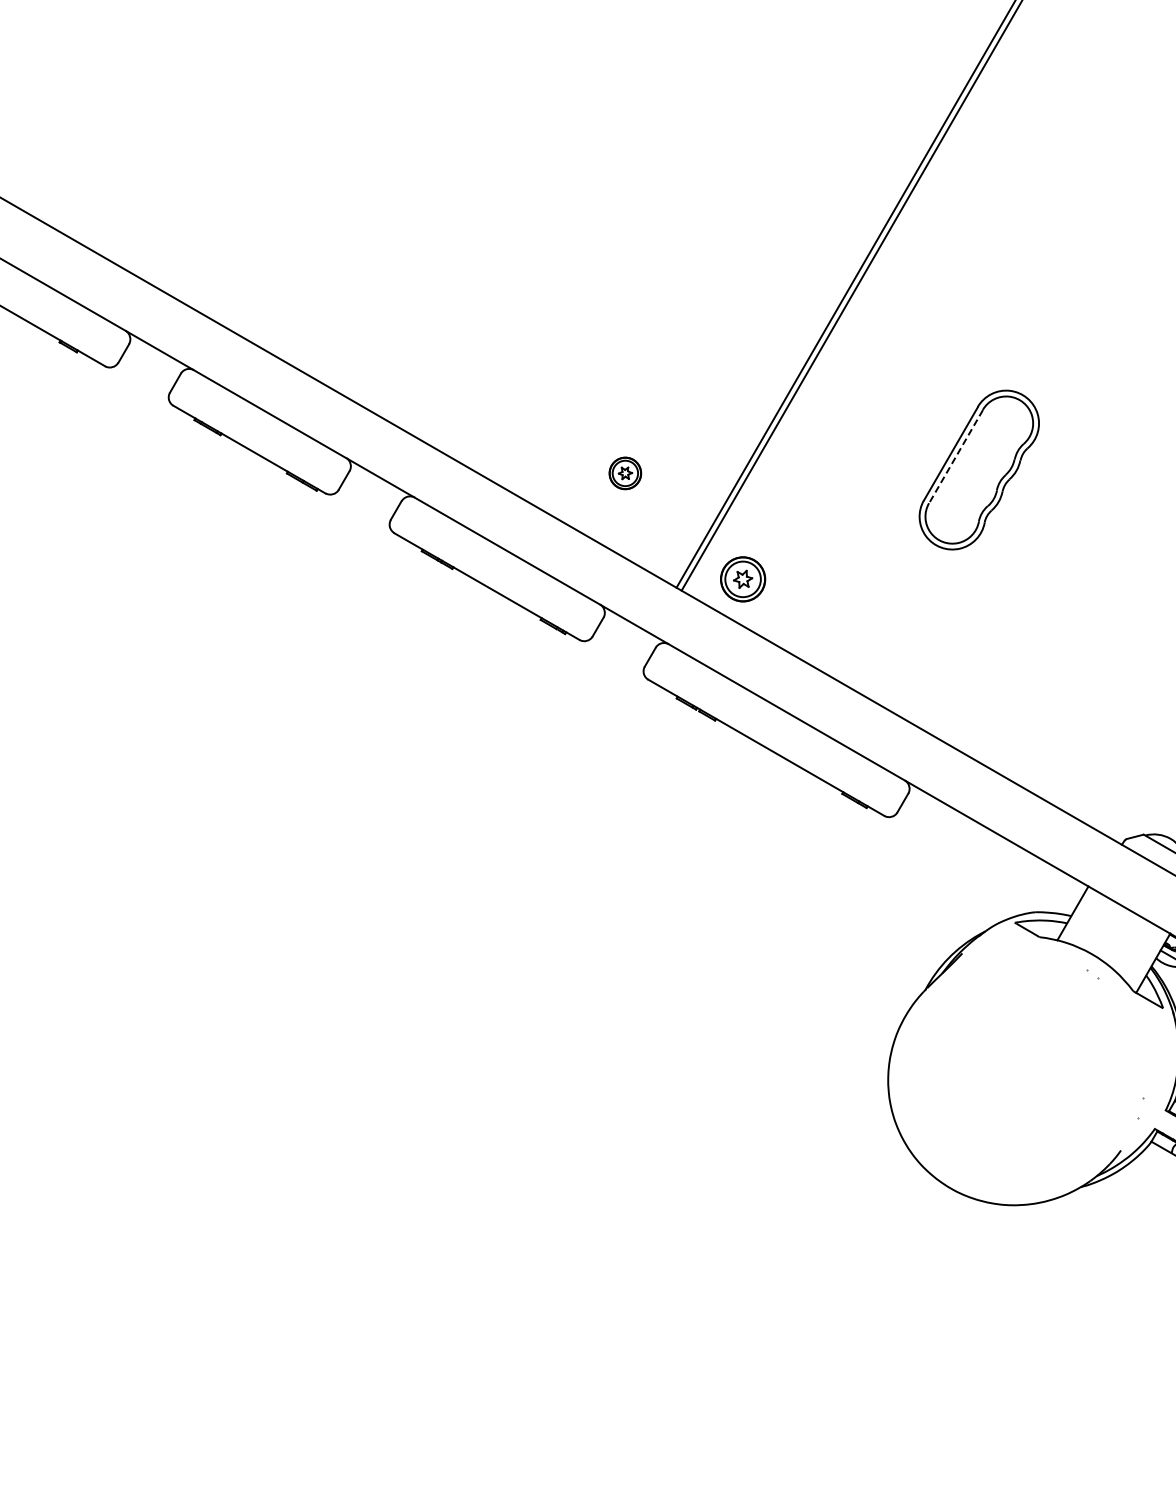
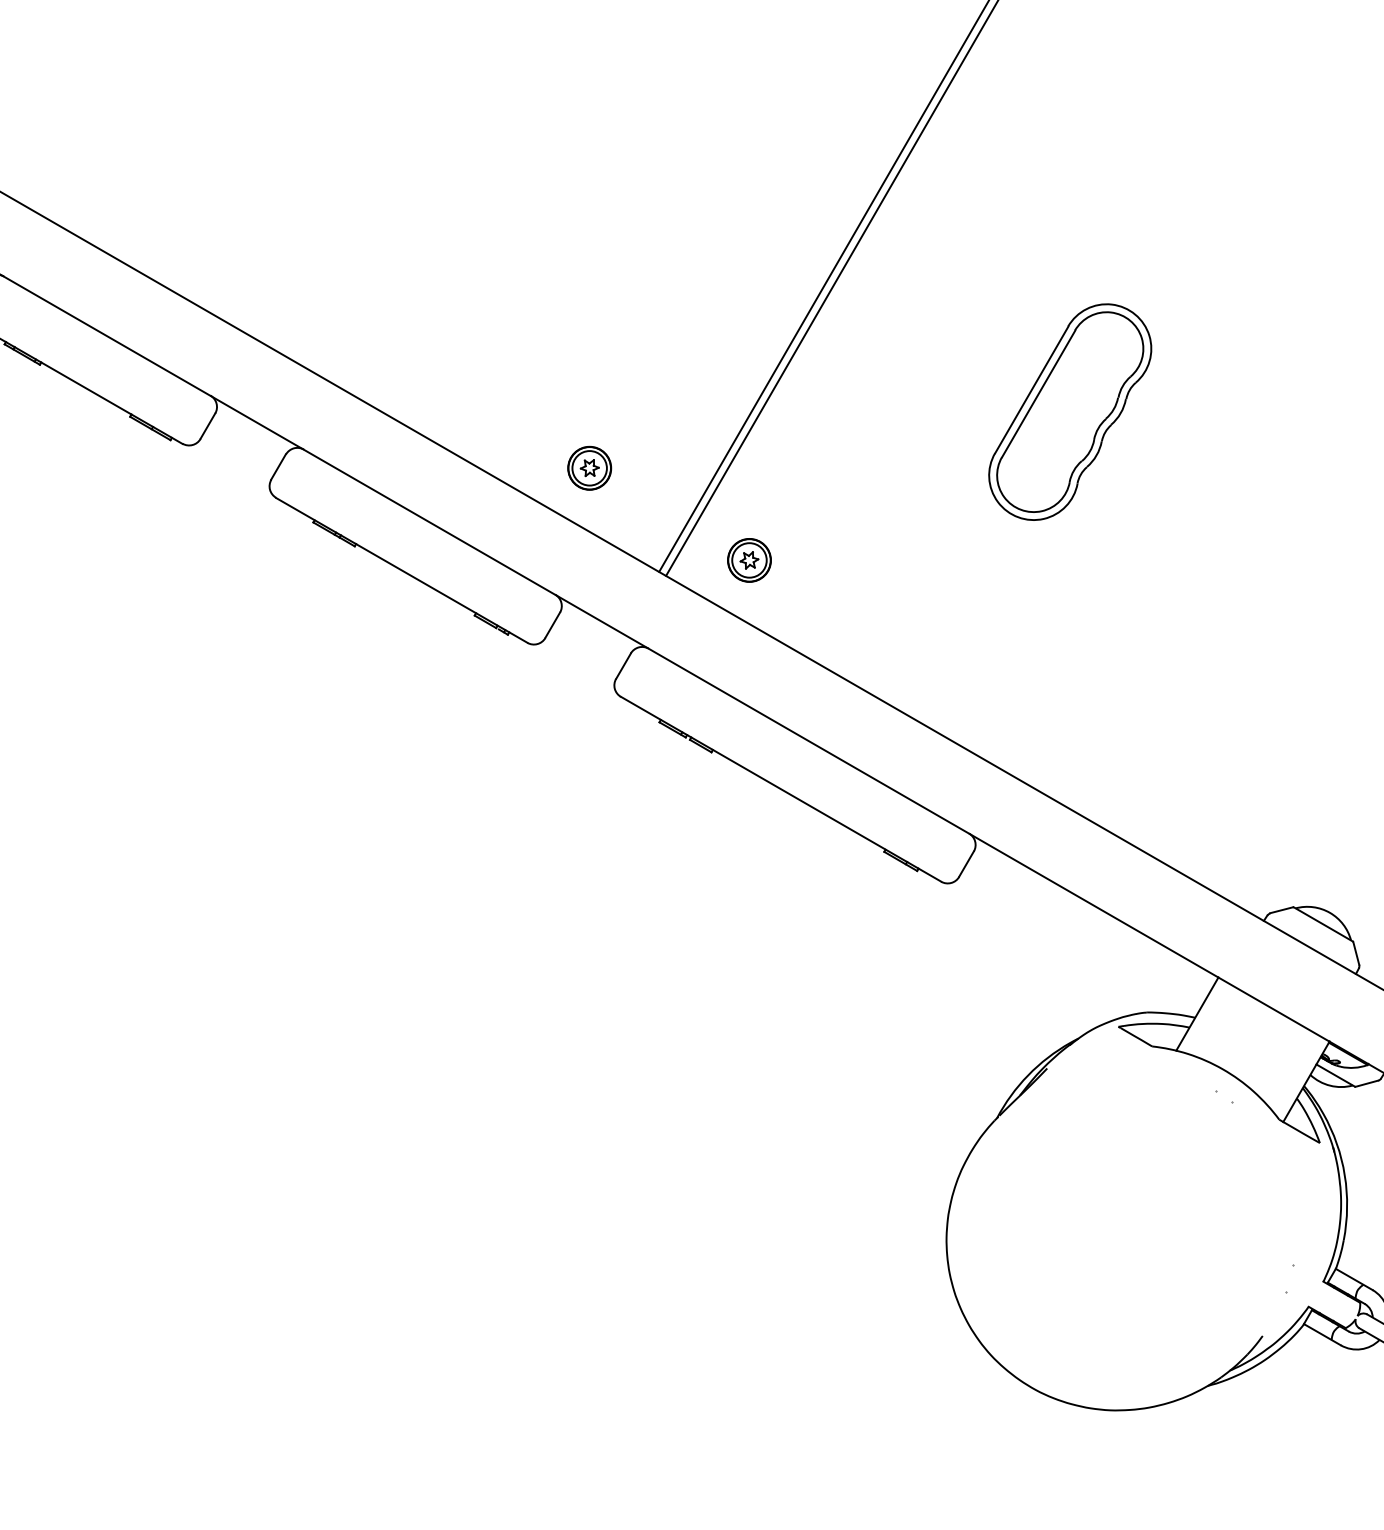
line: (956, 456) -> (1039, 393), dashed -> solid
part: (625, 473) -> (589, 468), moved
part: (742, 578) -> (748, 559), size x0.71

